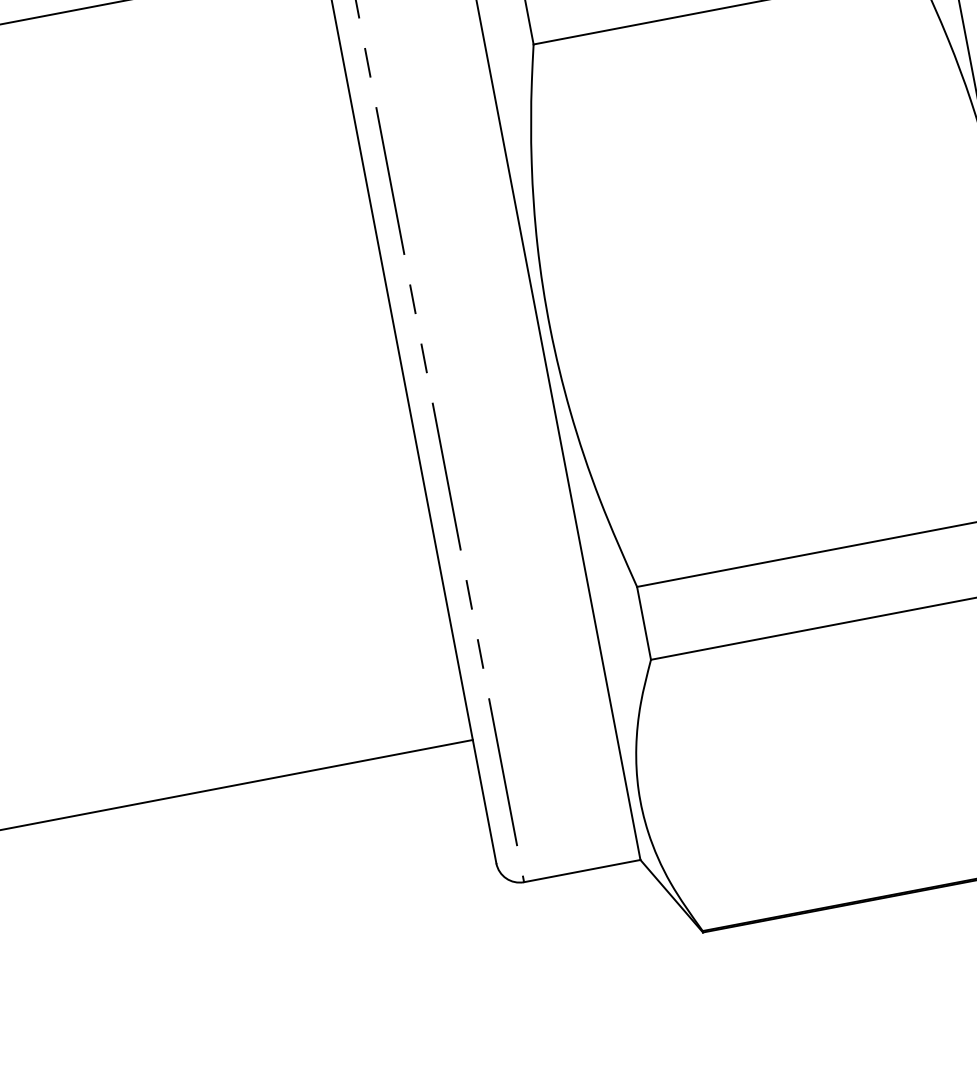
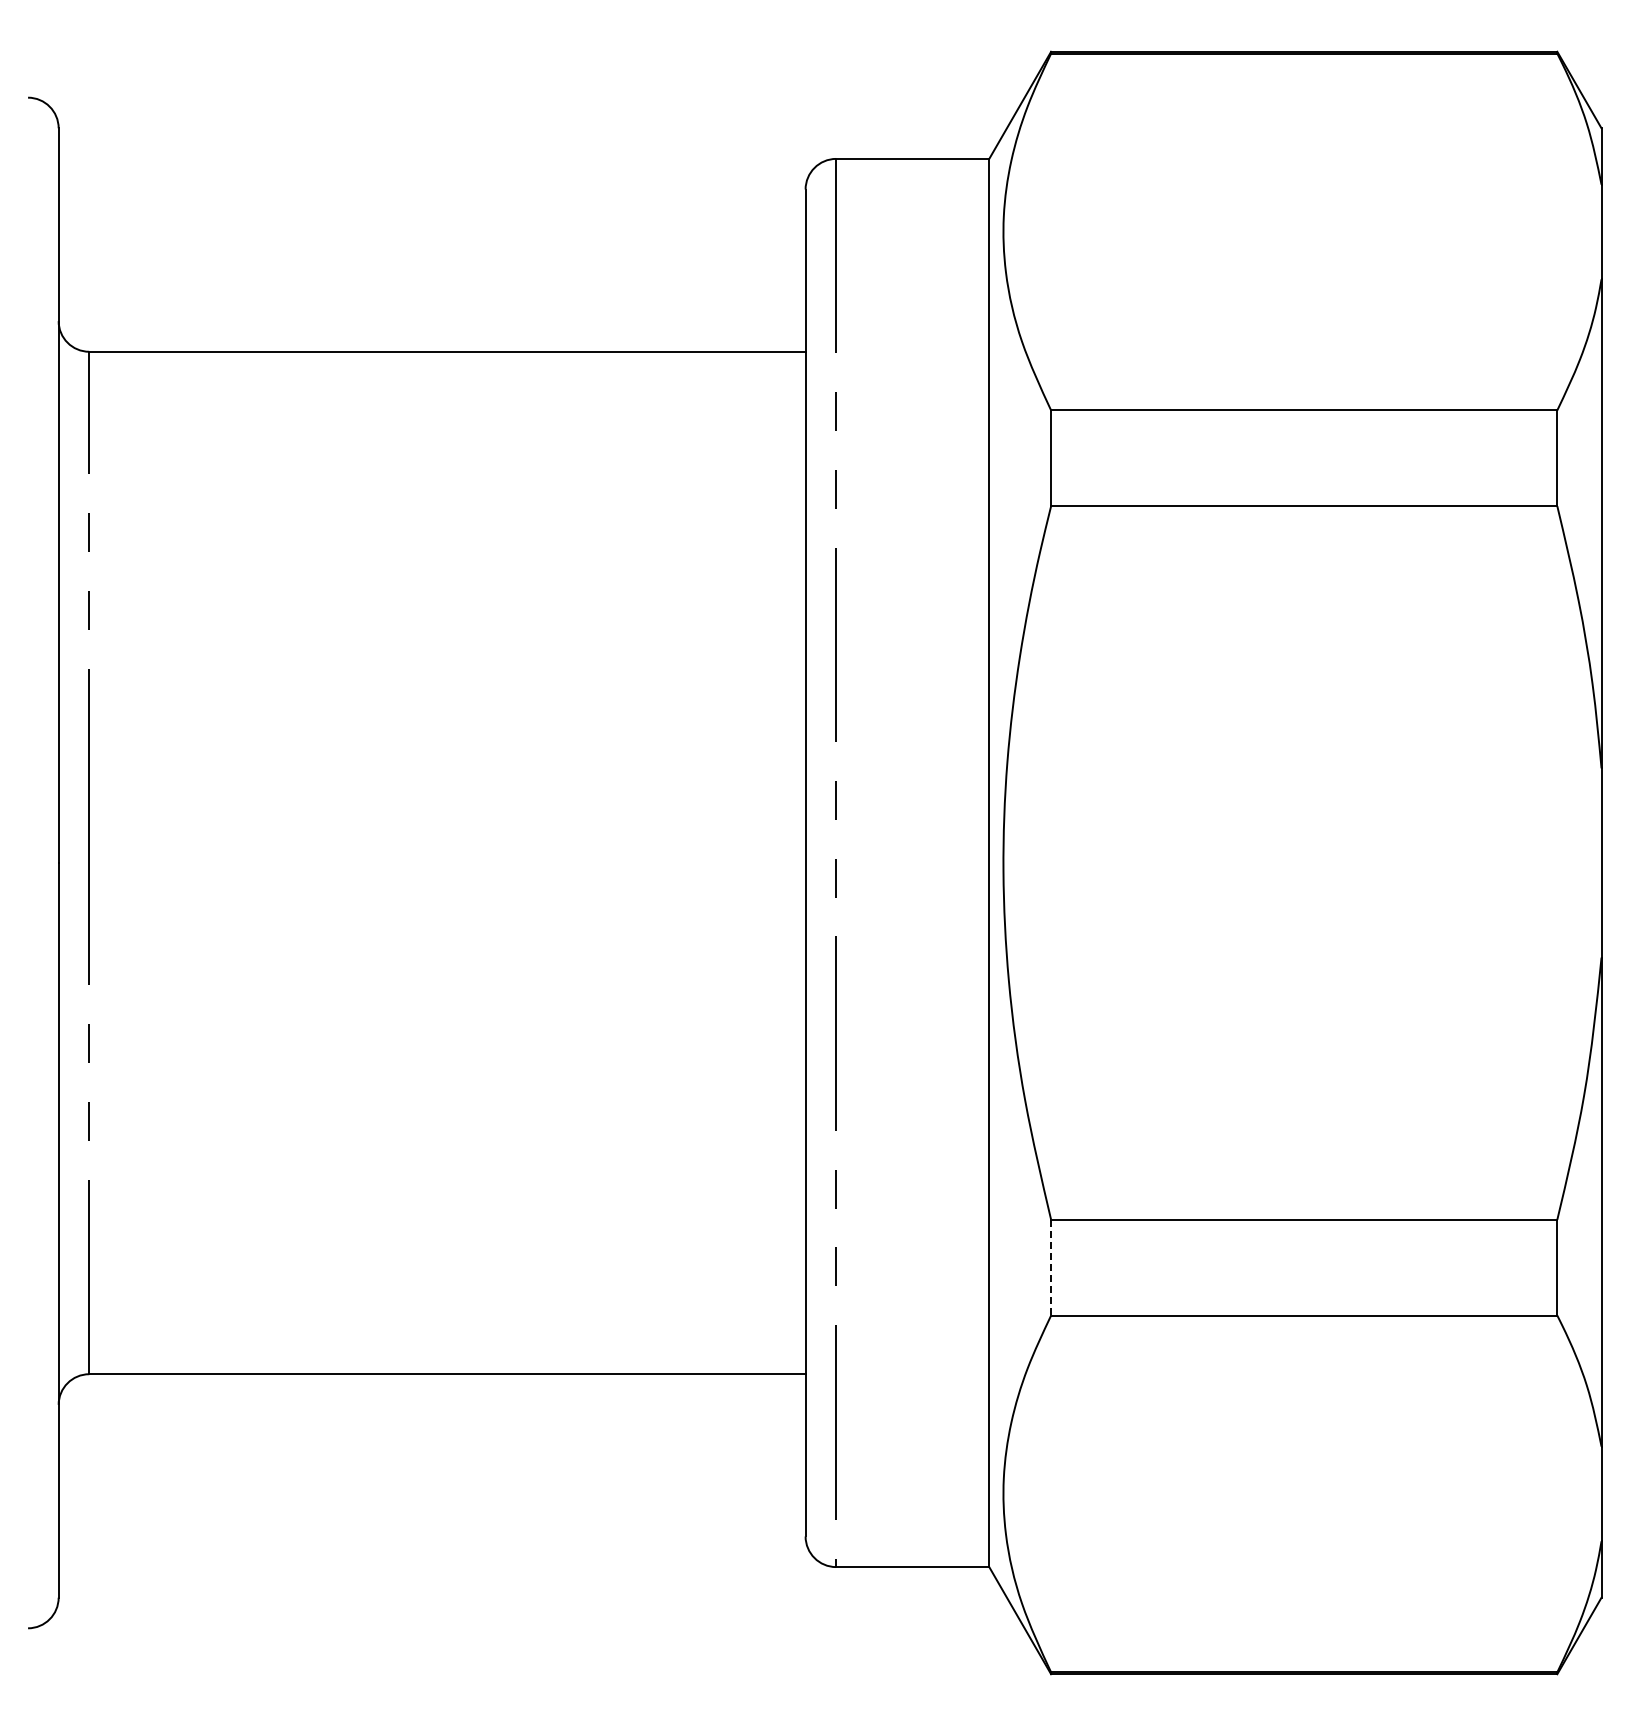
line: (644, 623) -> (1051, 1267), solid -> dashed

